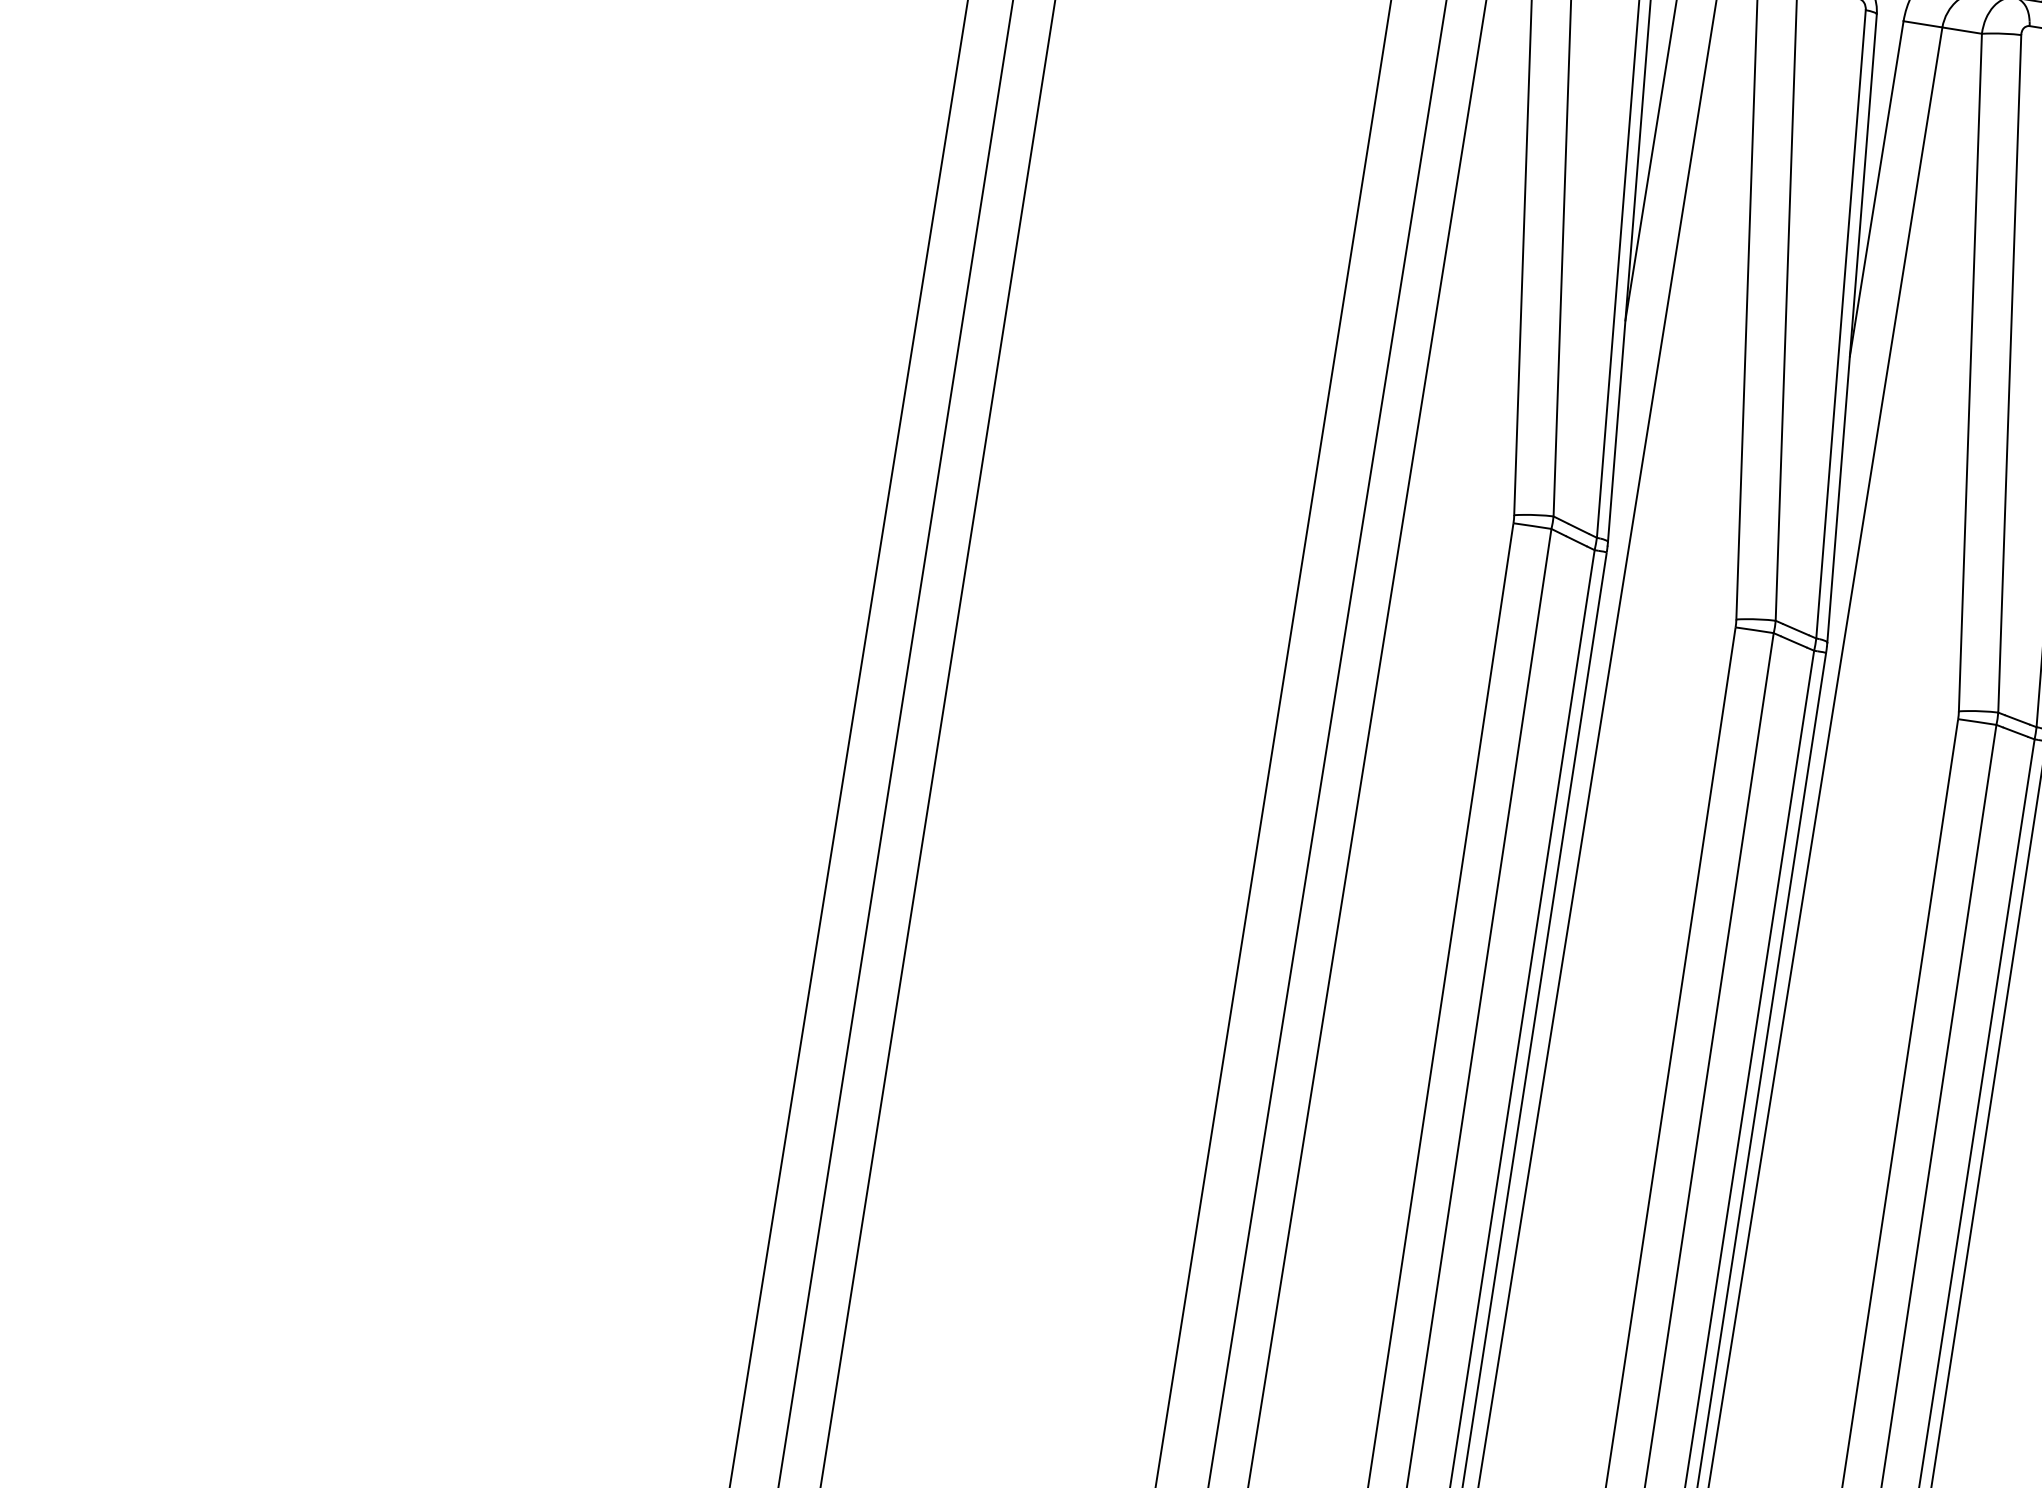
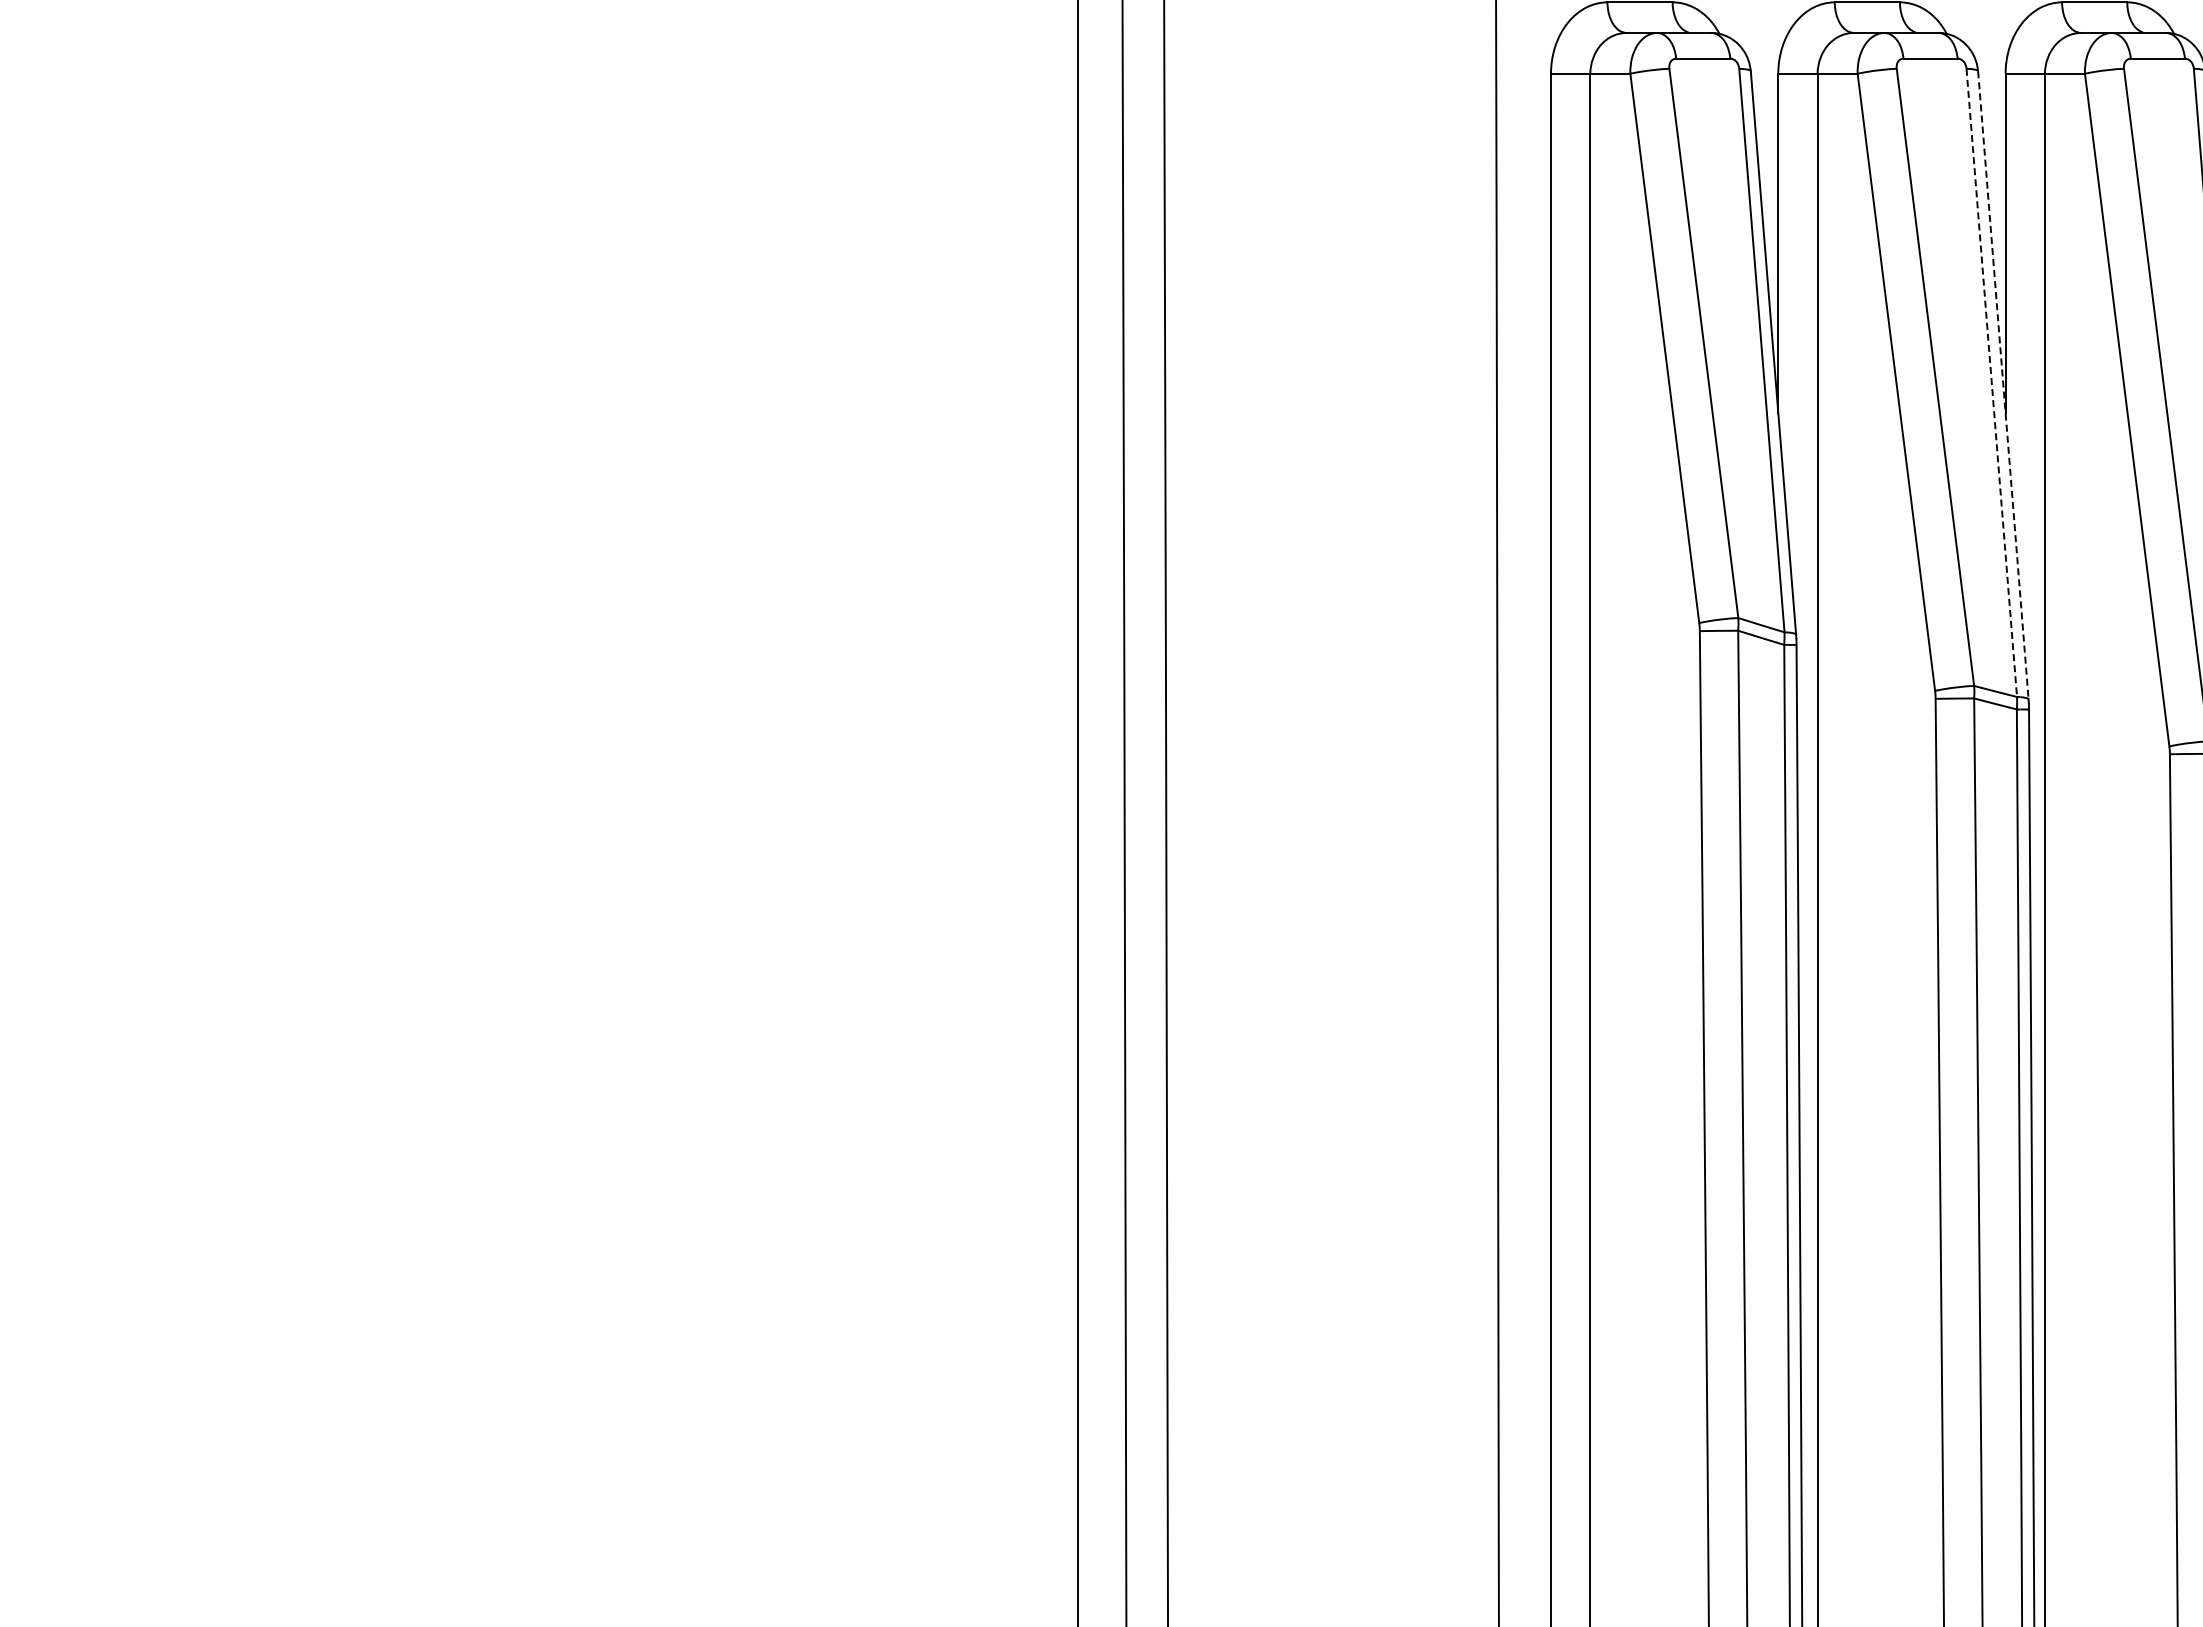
line: (1840, 324) -> (1991, 383), solid -> dashed
line: (1852, 328) -> (2003, 385), solid -> dashed

